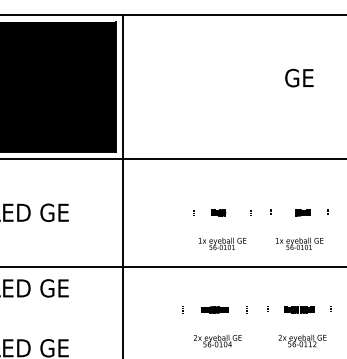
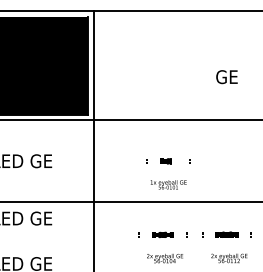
text: (298, 78) -> (226, 77), moved
part: (300, 238) -> (227, 180), removed

